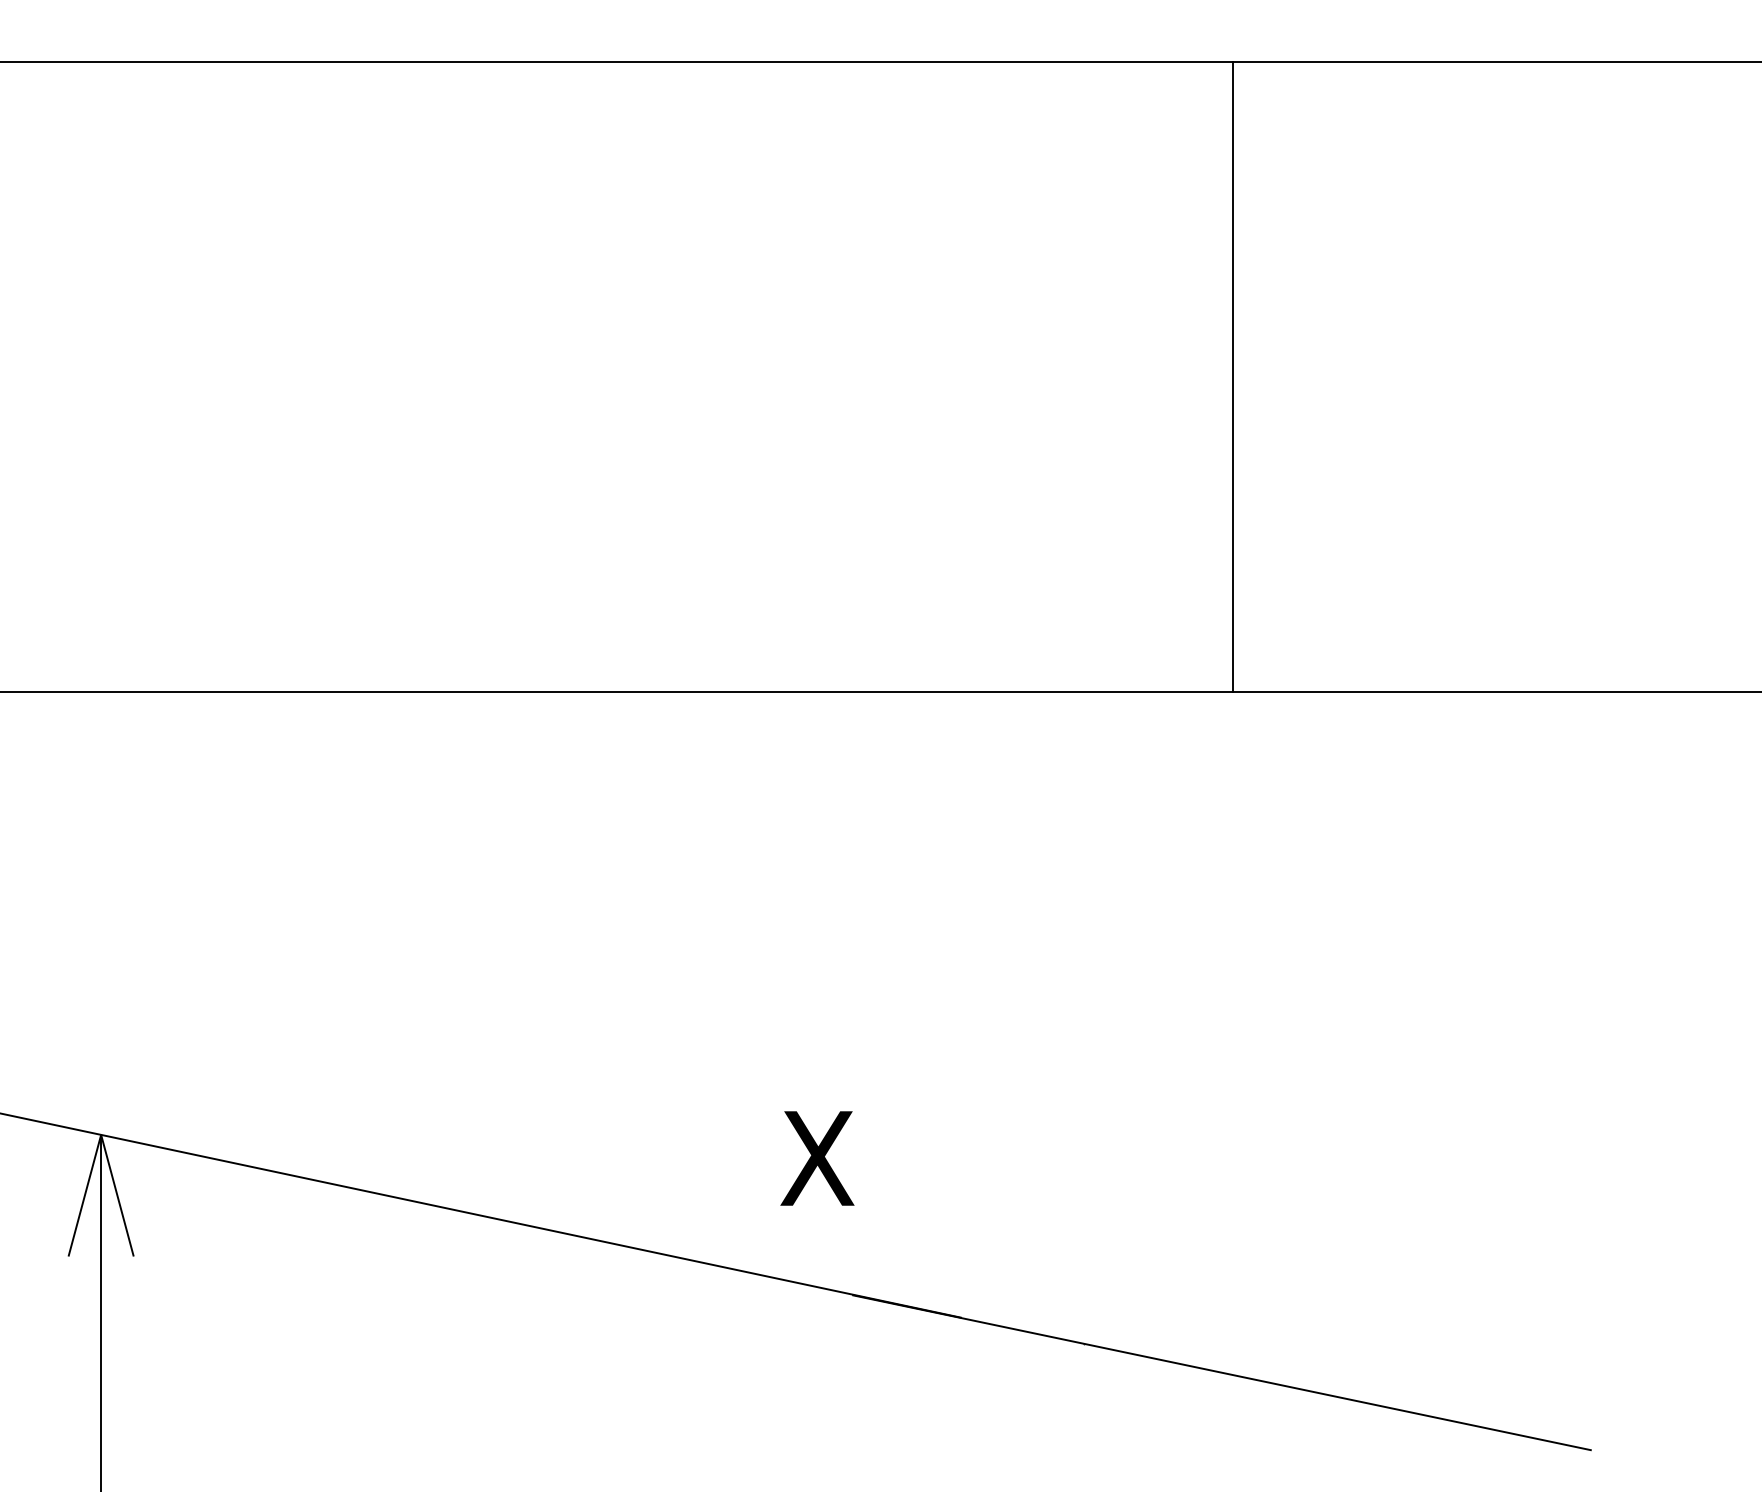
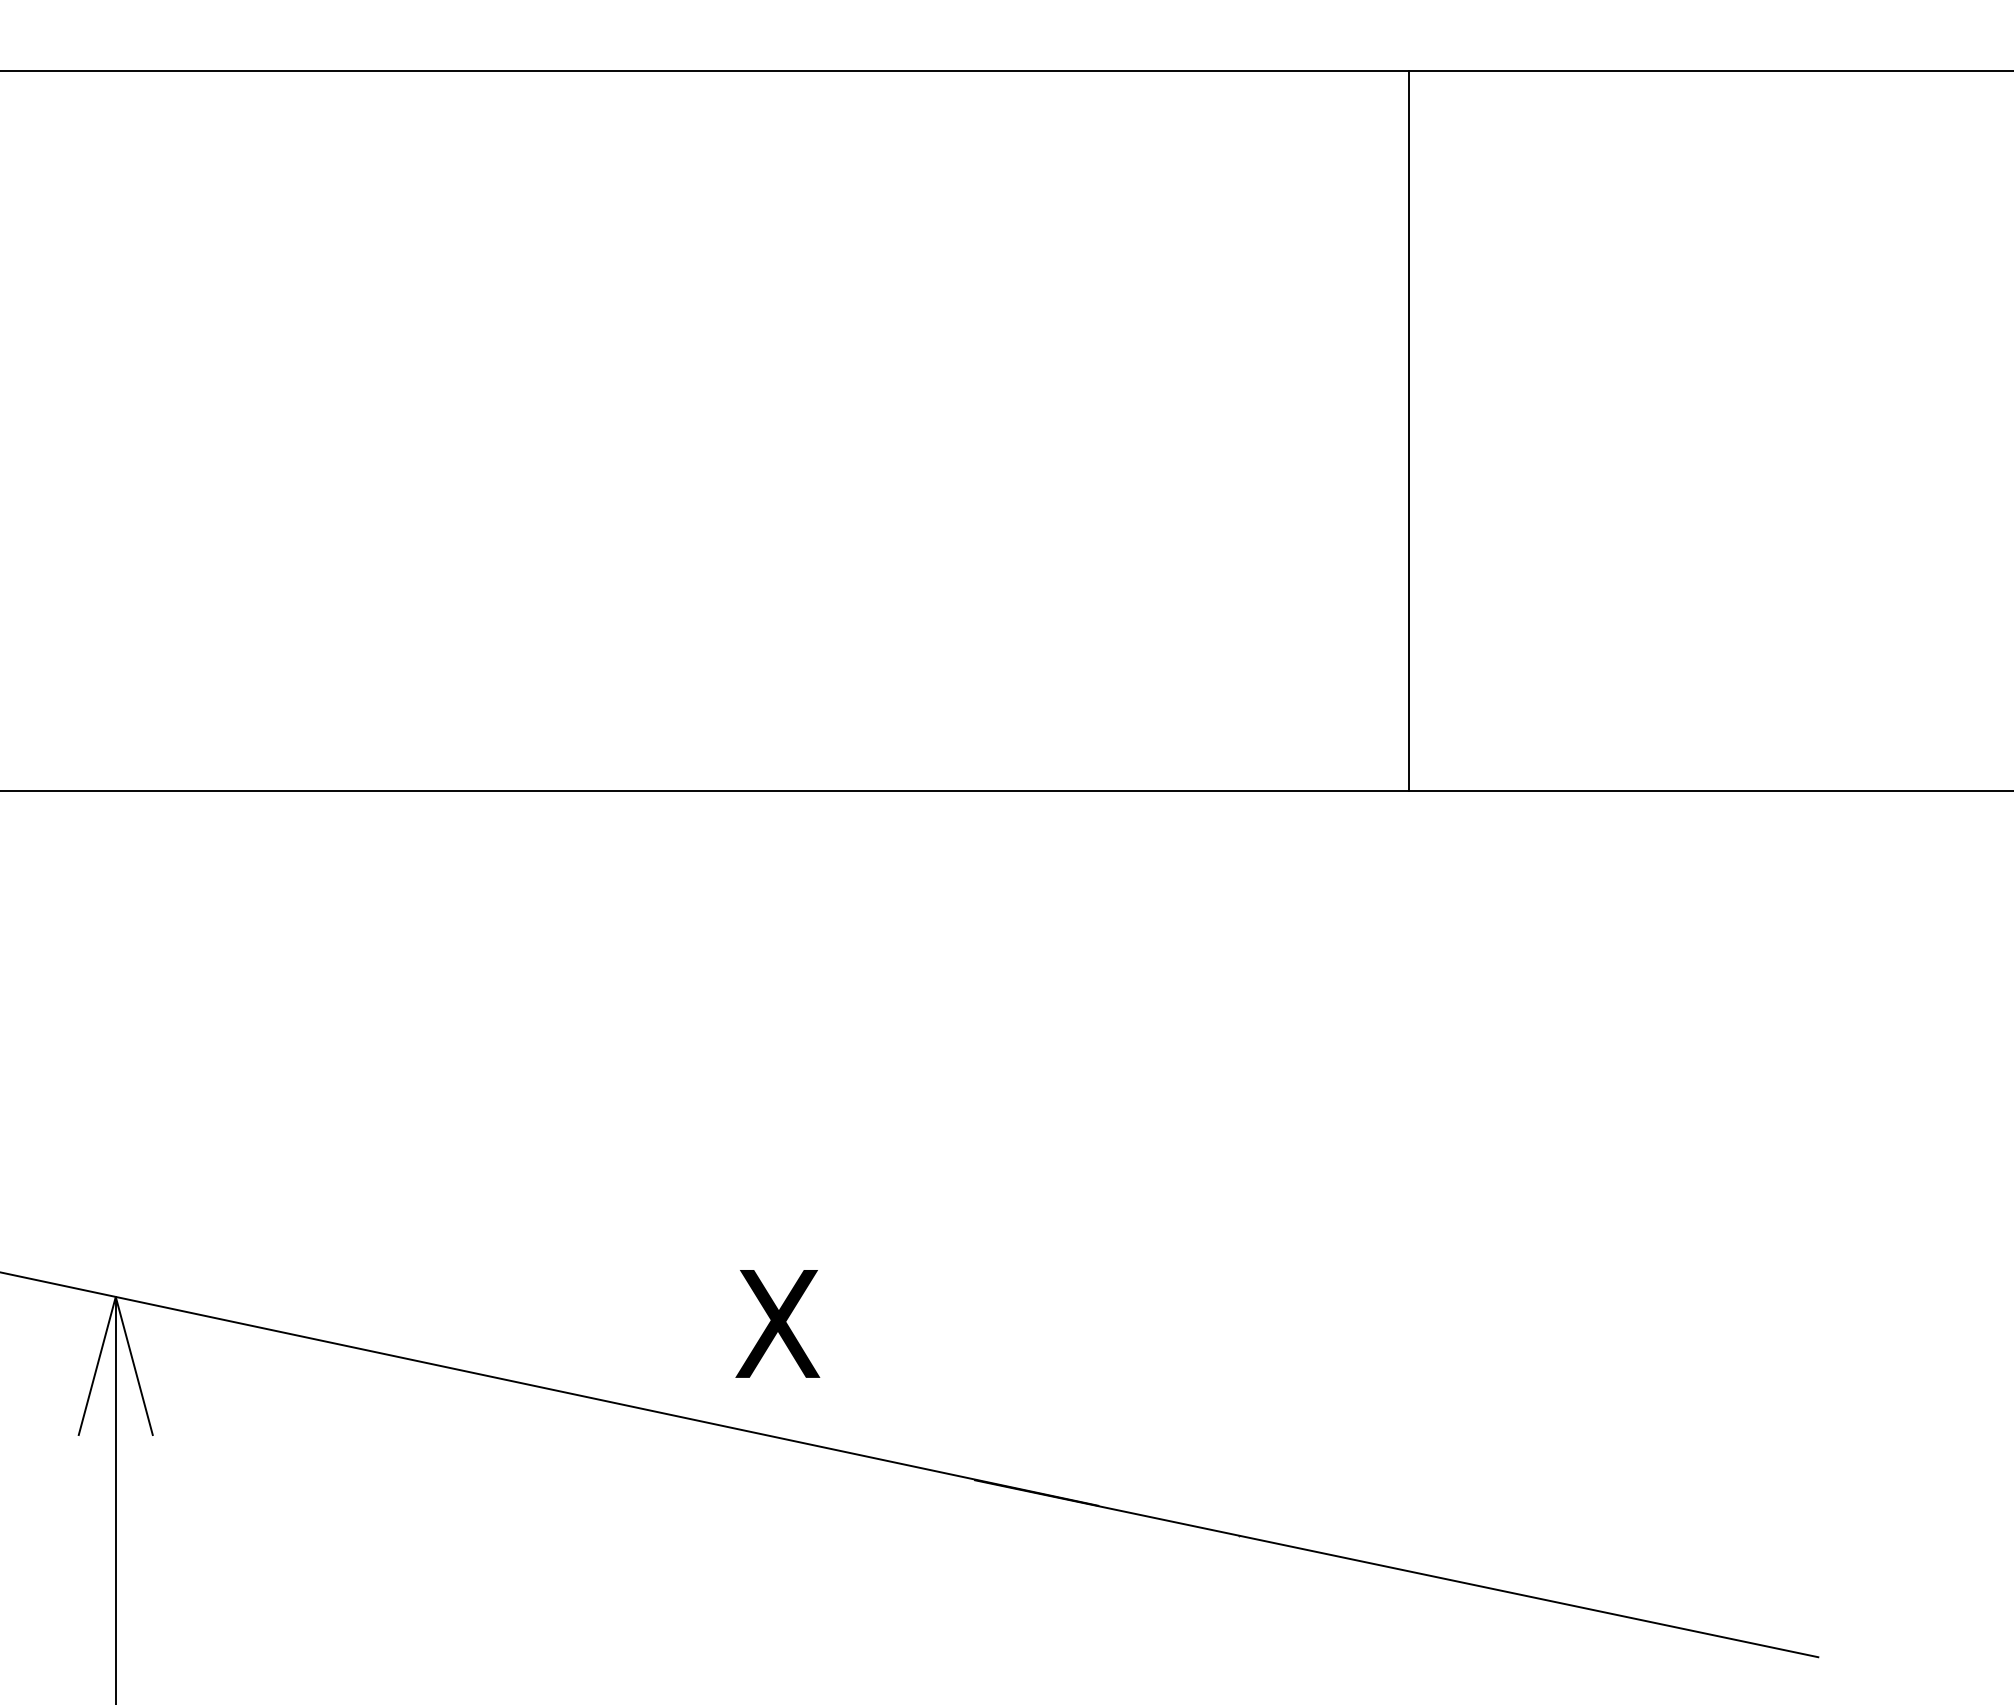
text: (817, 1158) -> (777, 1323), moved

